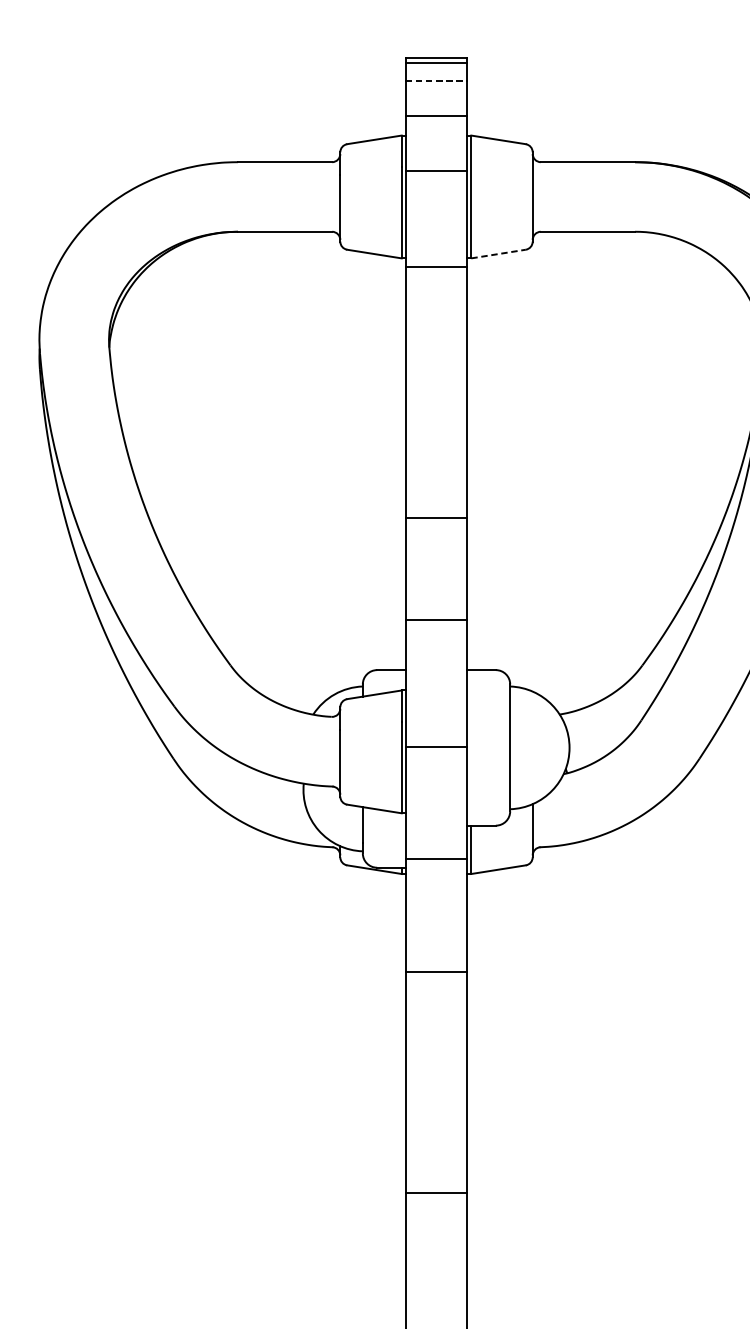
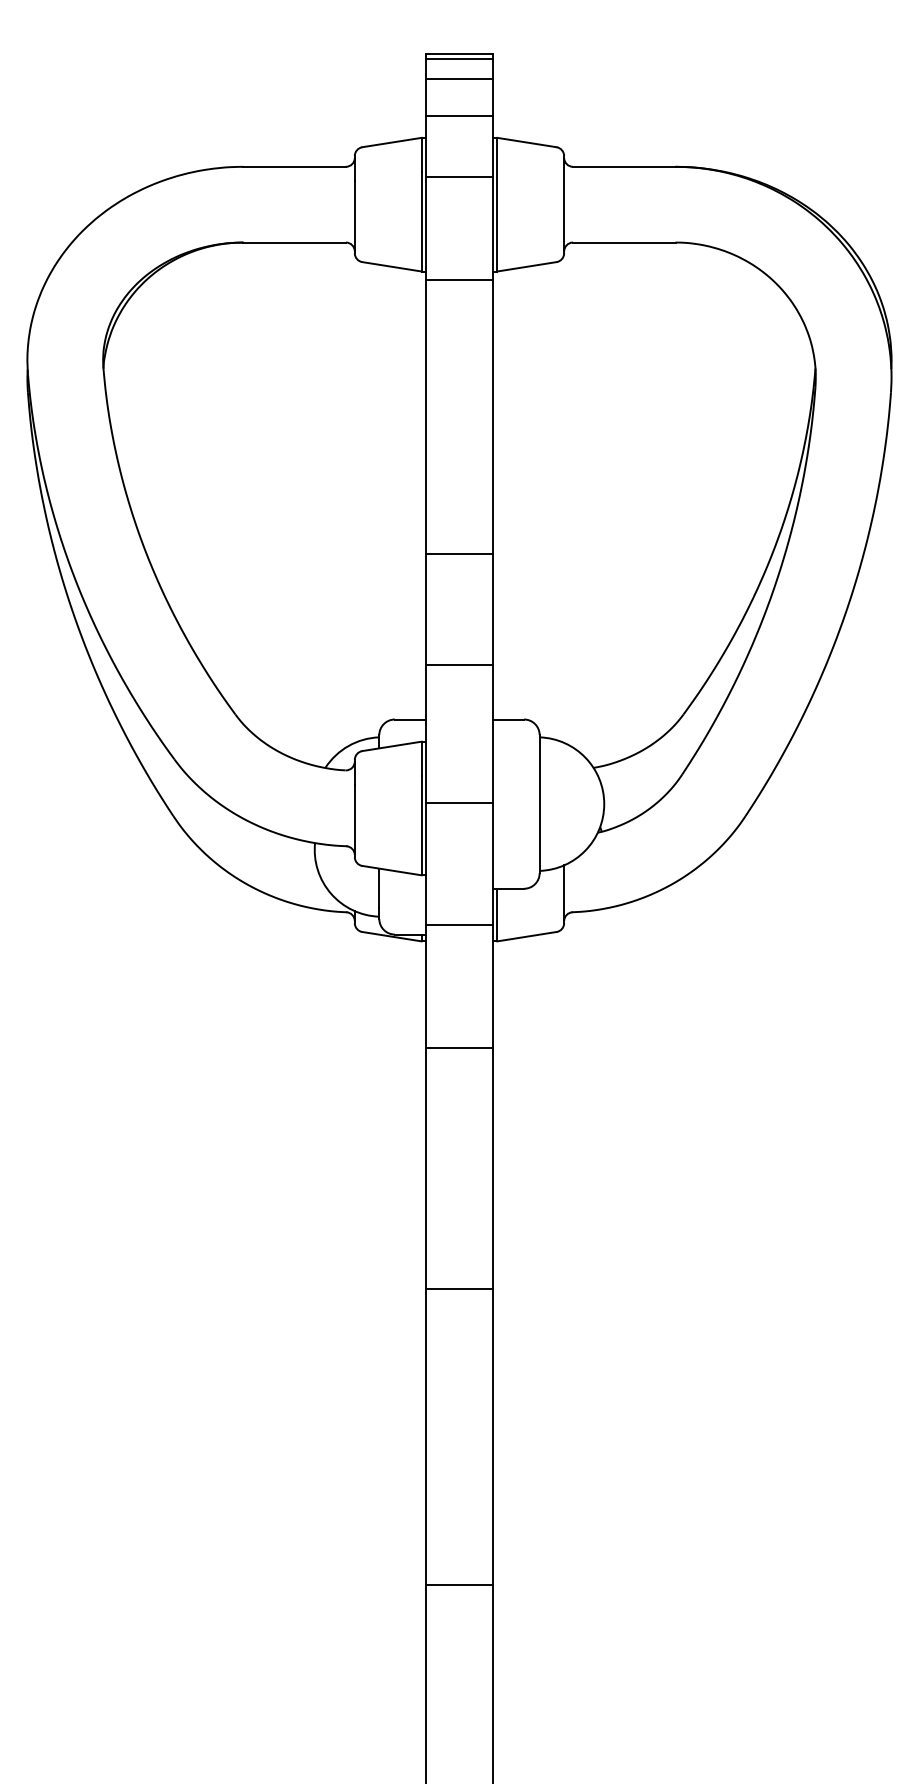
line: (436, 81) -> (459, 78), dashed -> solid
line: (499, 253) -> (527, 266), dashed -> solid

